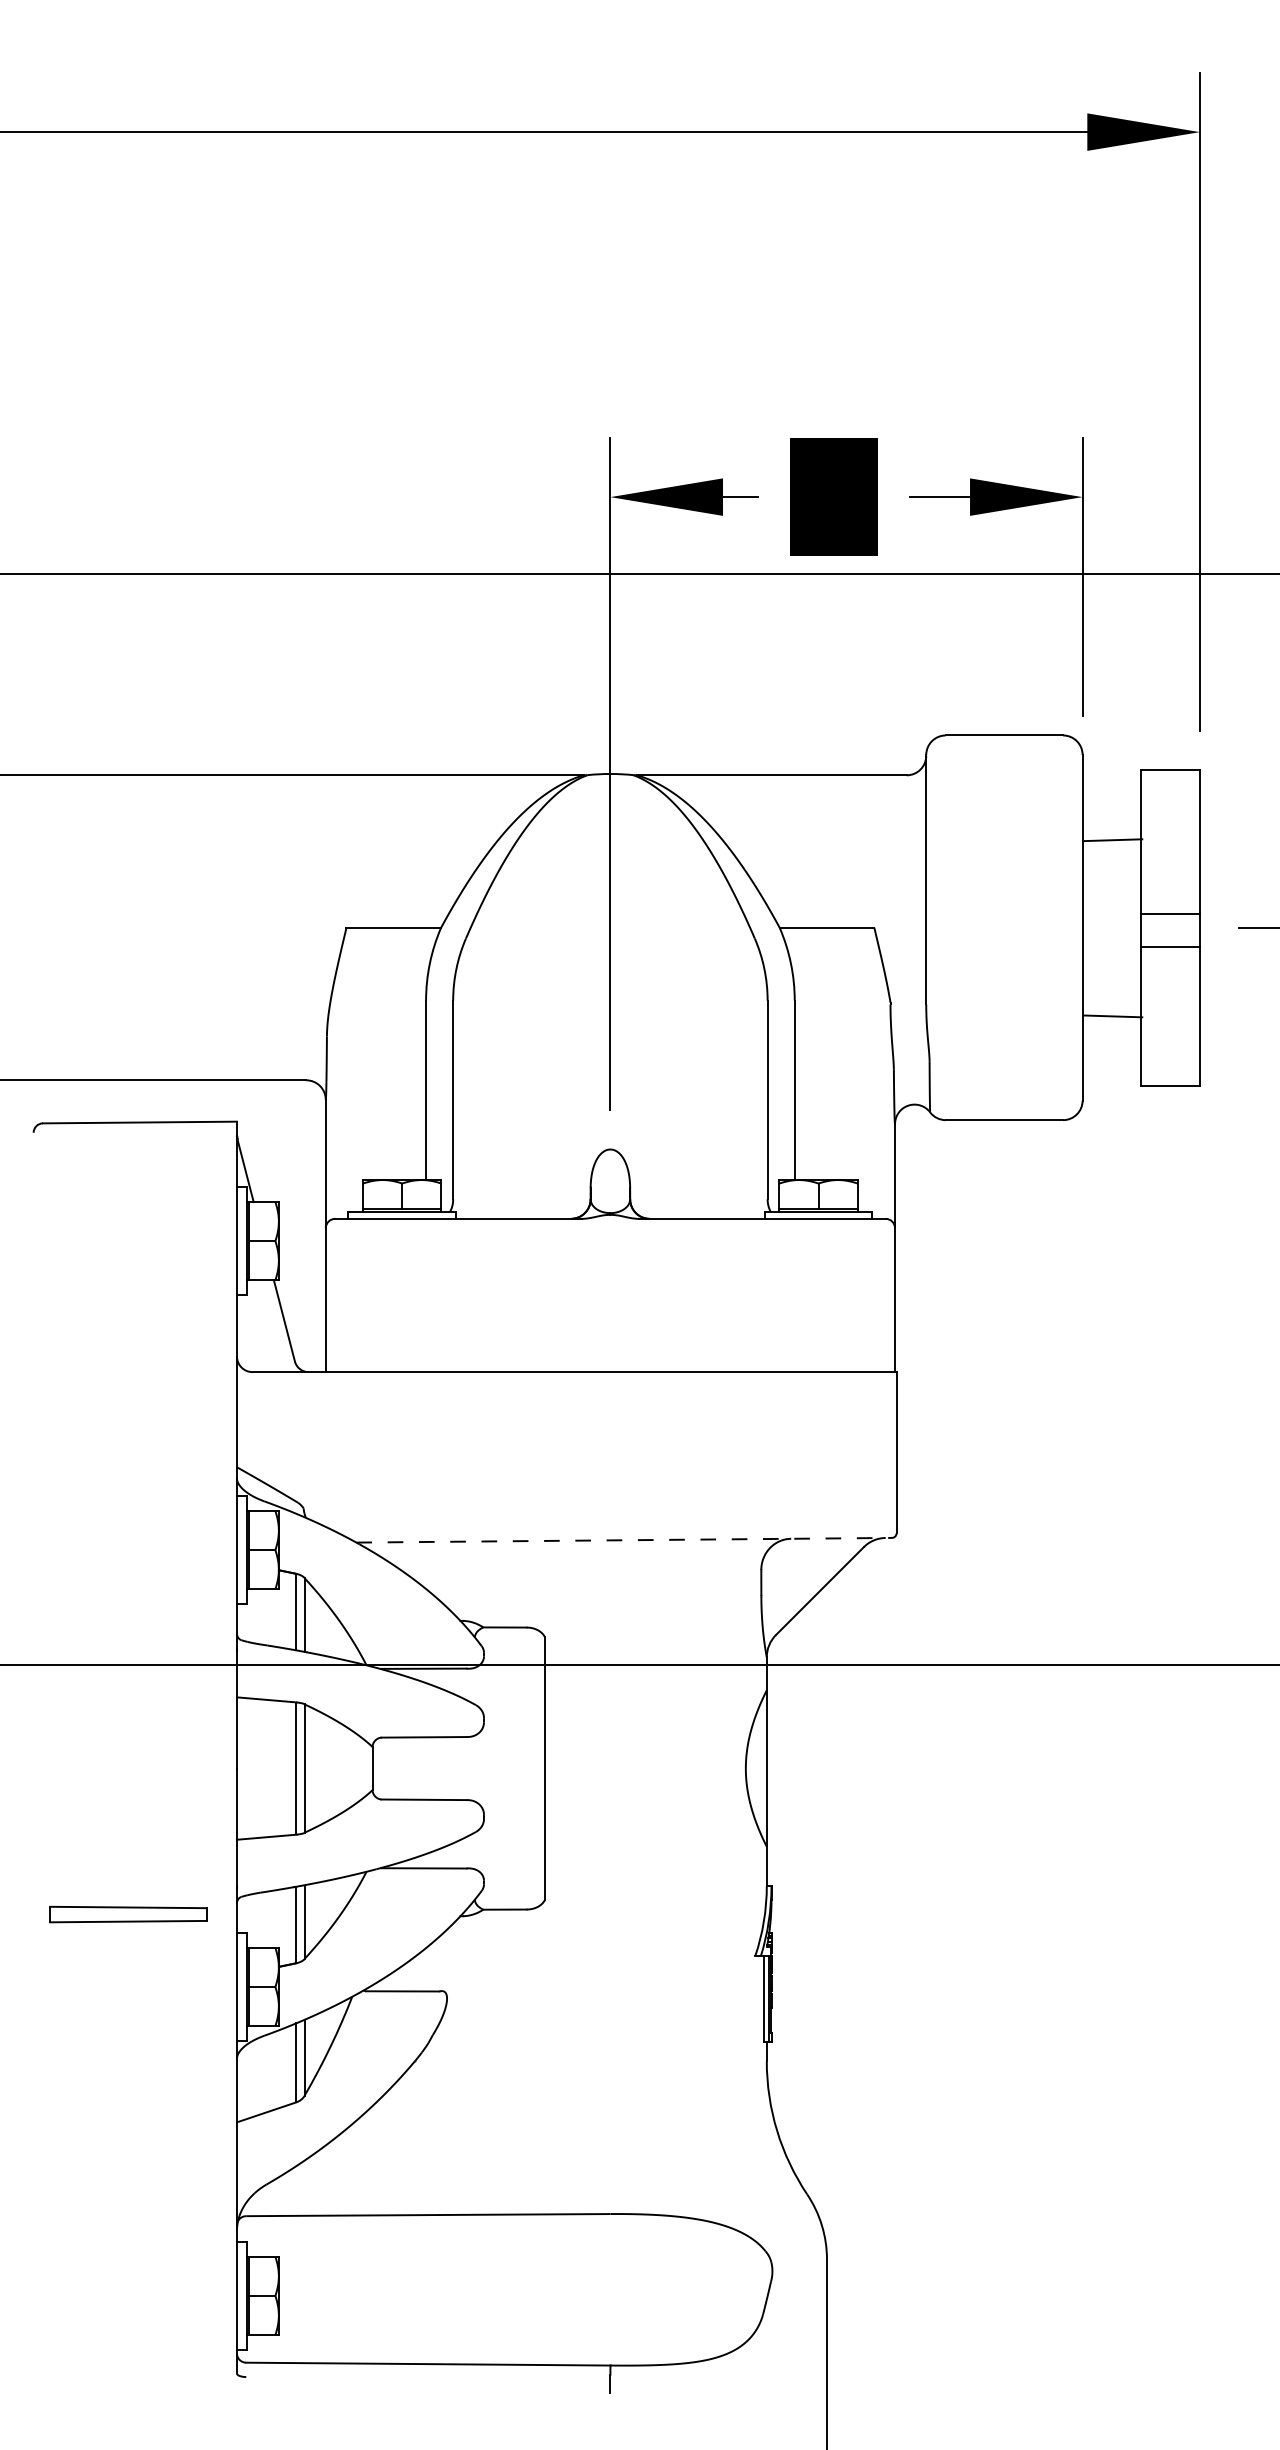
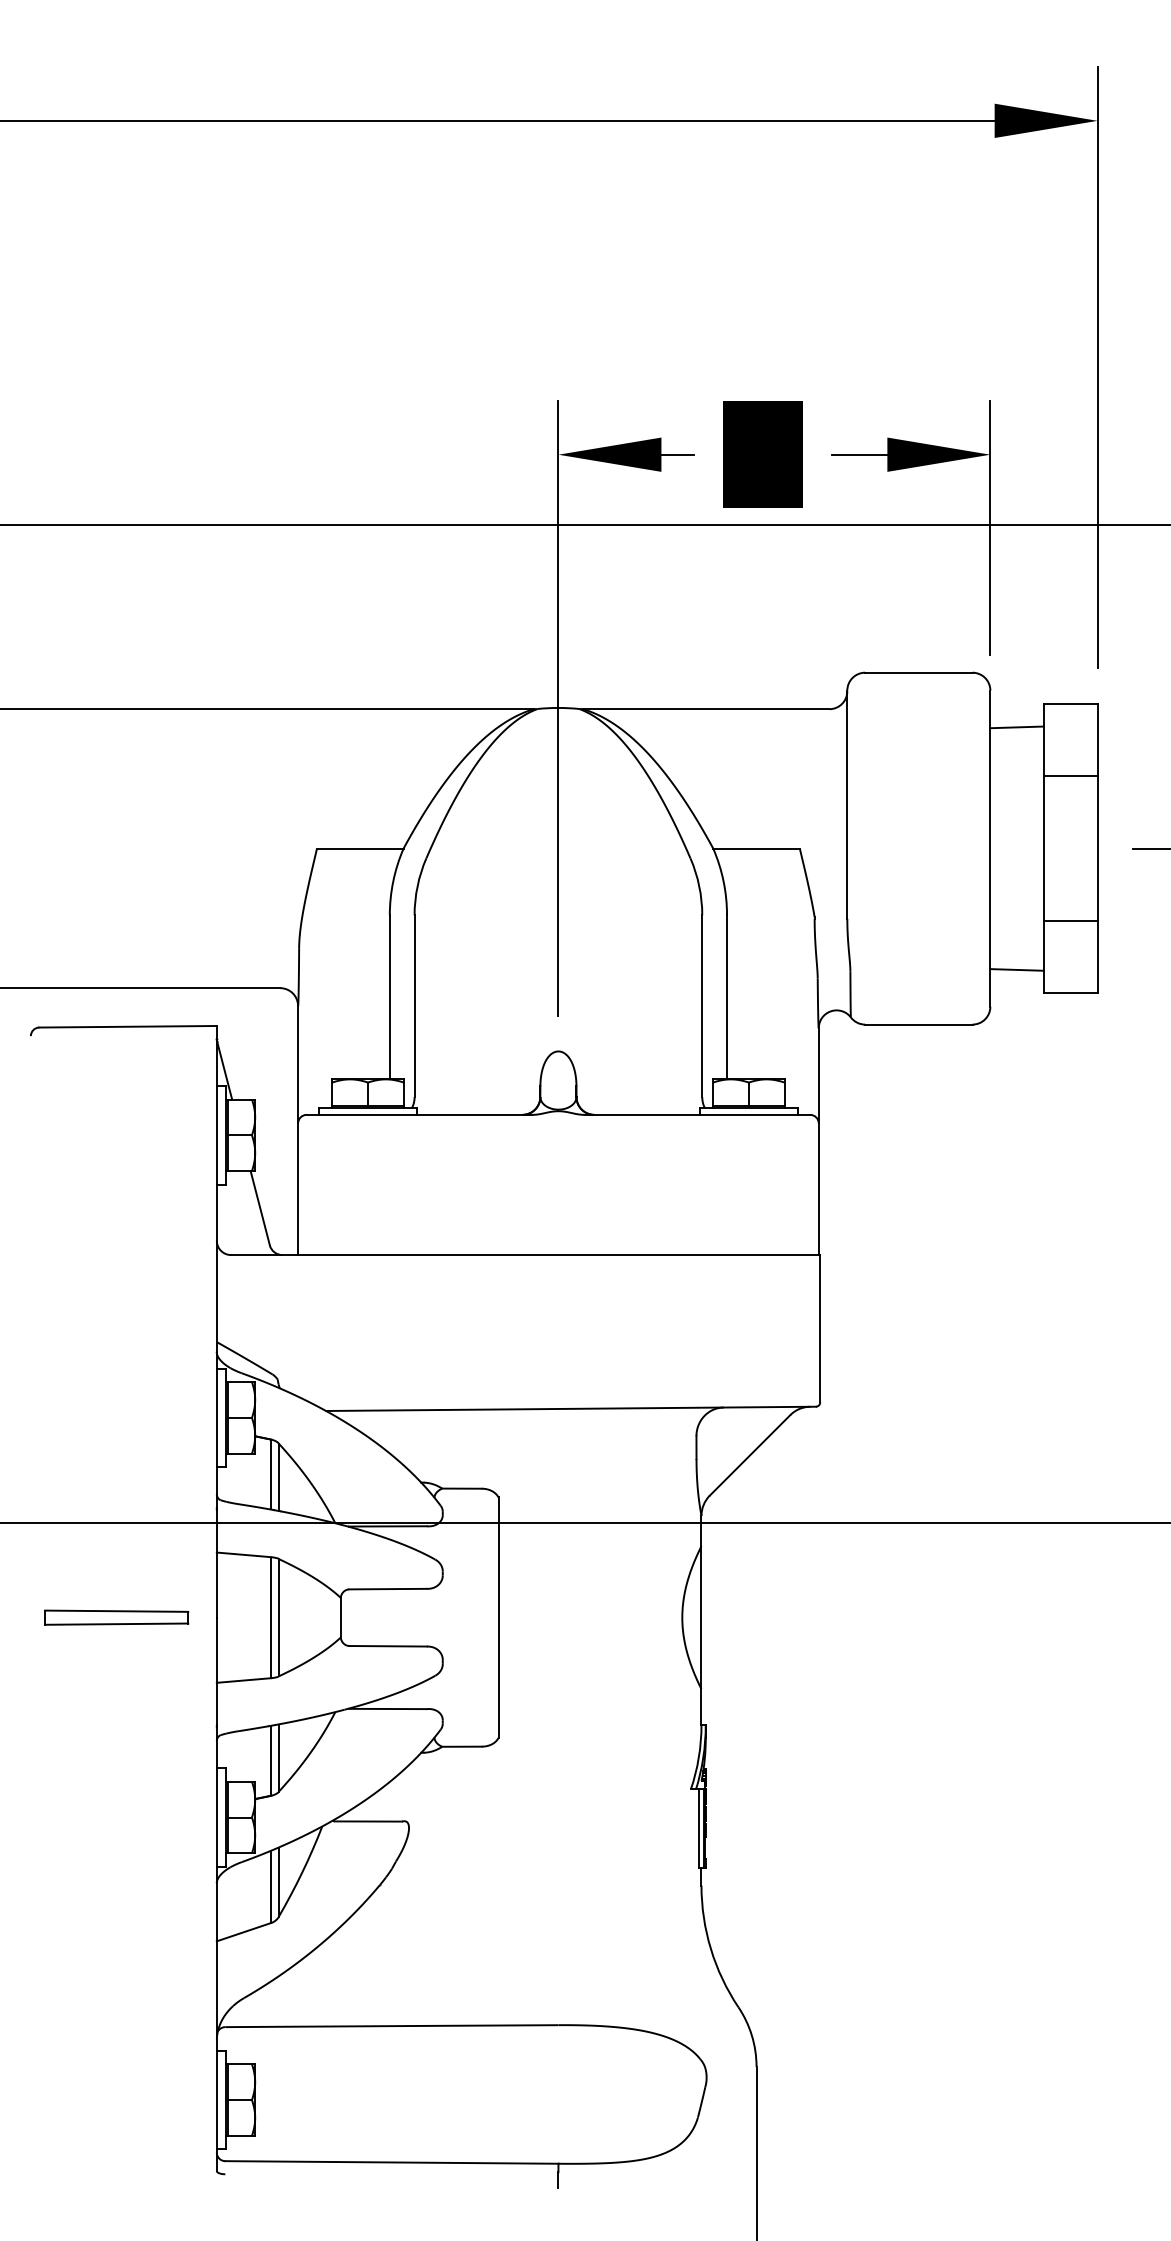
line: (1112, 840) -> (1016, 727), moved
line: (1170, 913) -> (1070, 776), moved
line: (1170, 946) -> (1070, 920), moved
line: (1112, 1016) -> (1016, 970), moved
line: (624, 1540) -> (571, 1409), dashed -> solid
part: (128, 1914) -> (116, 1617), moved

